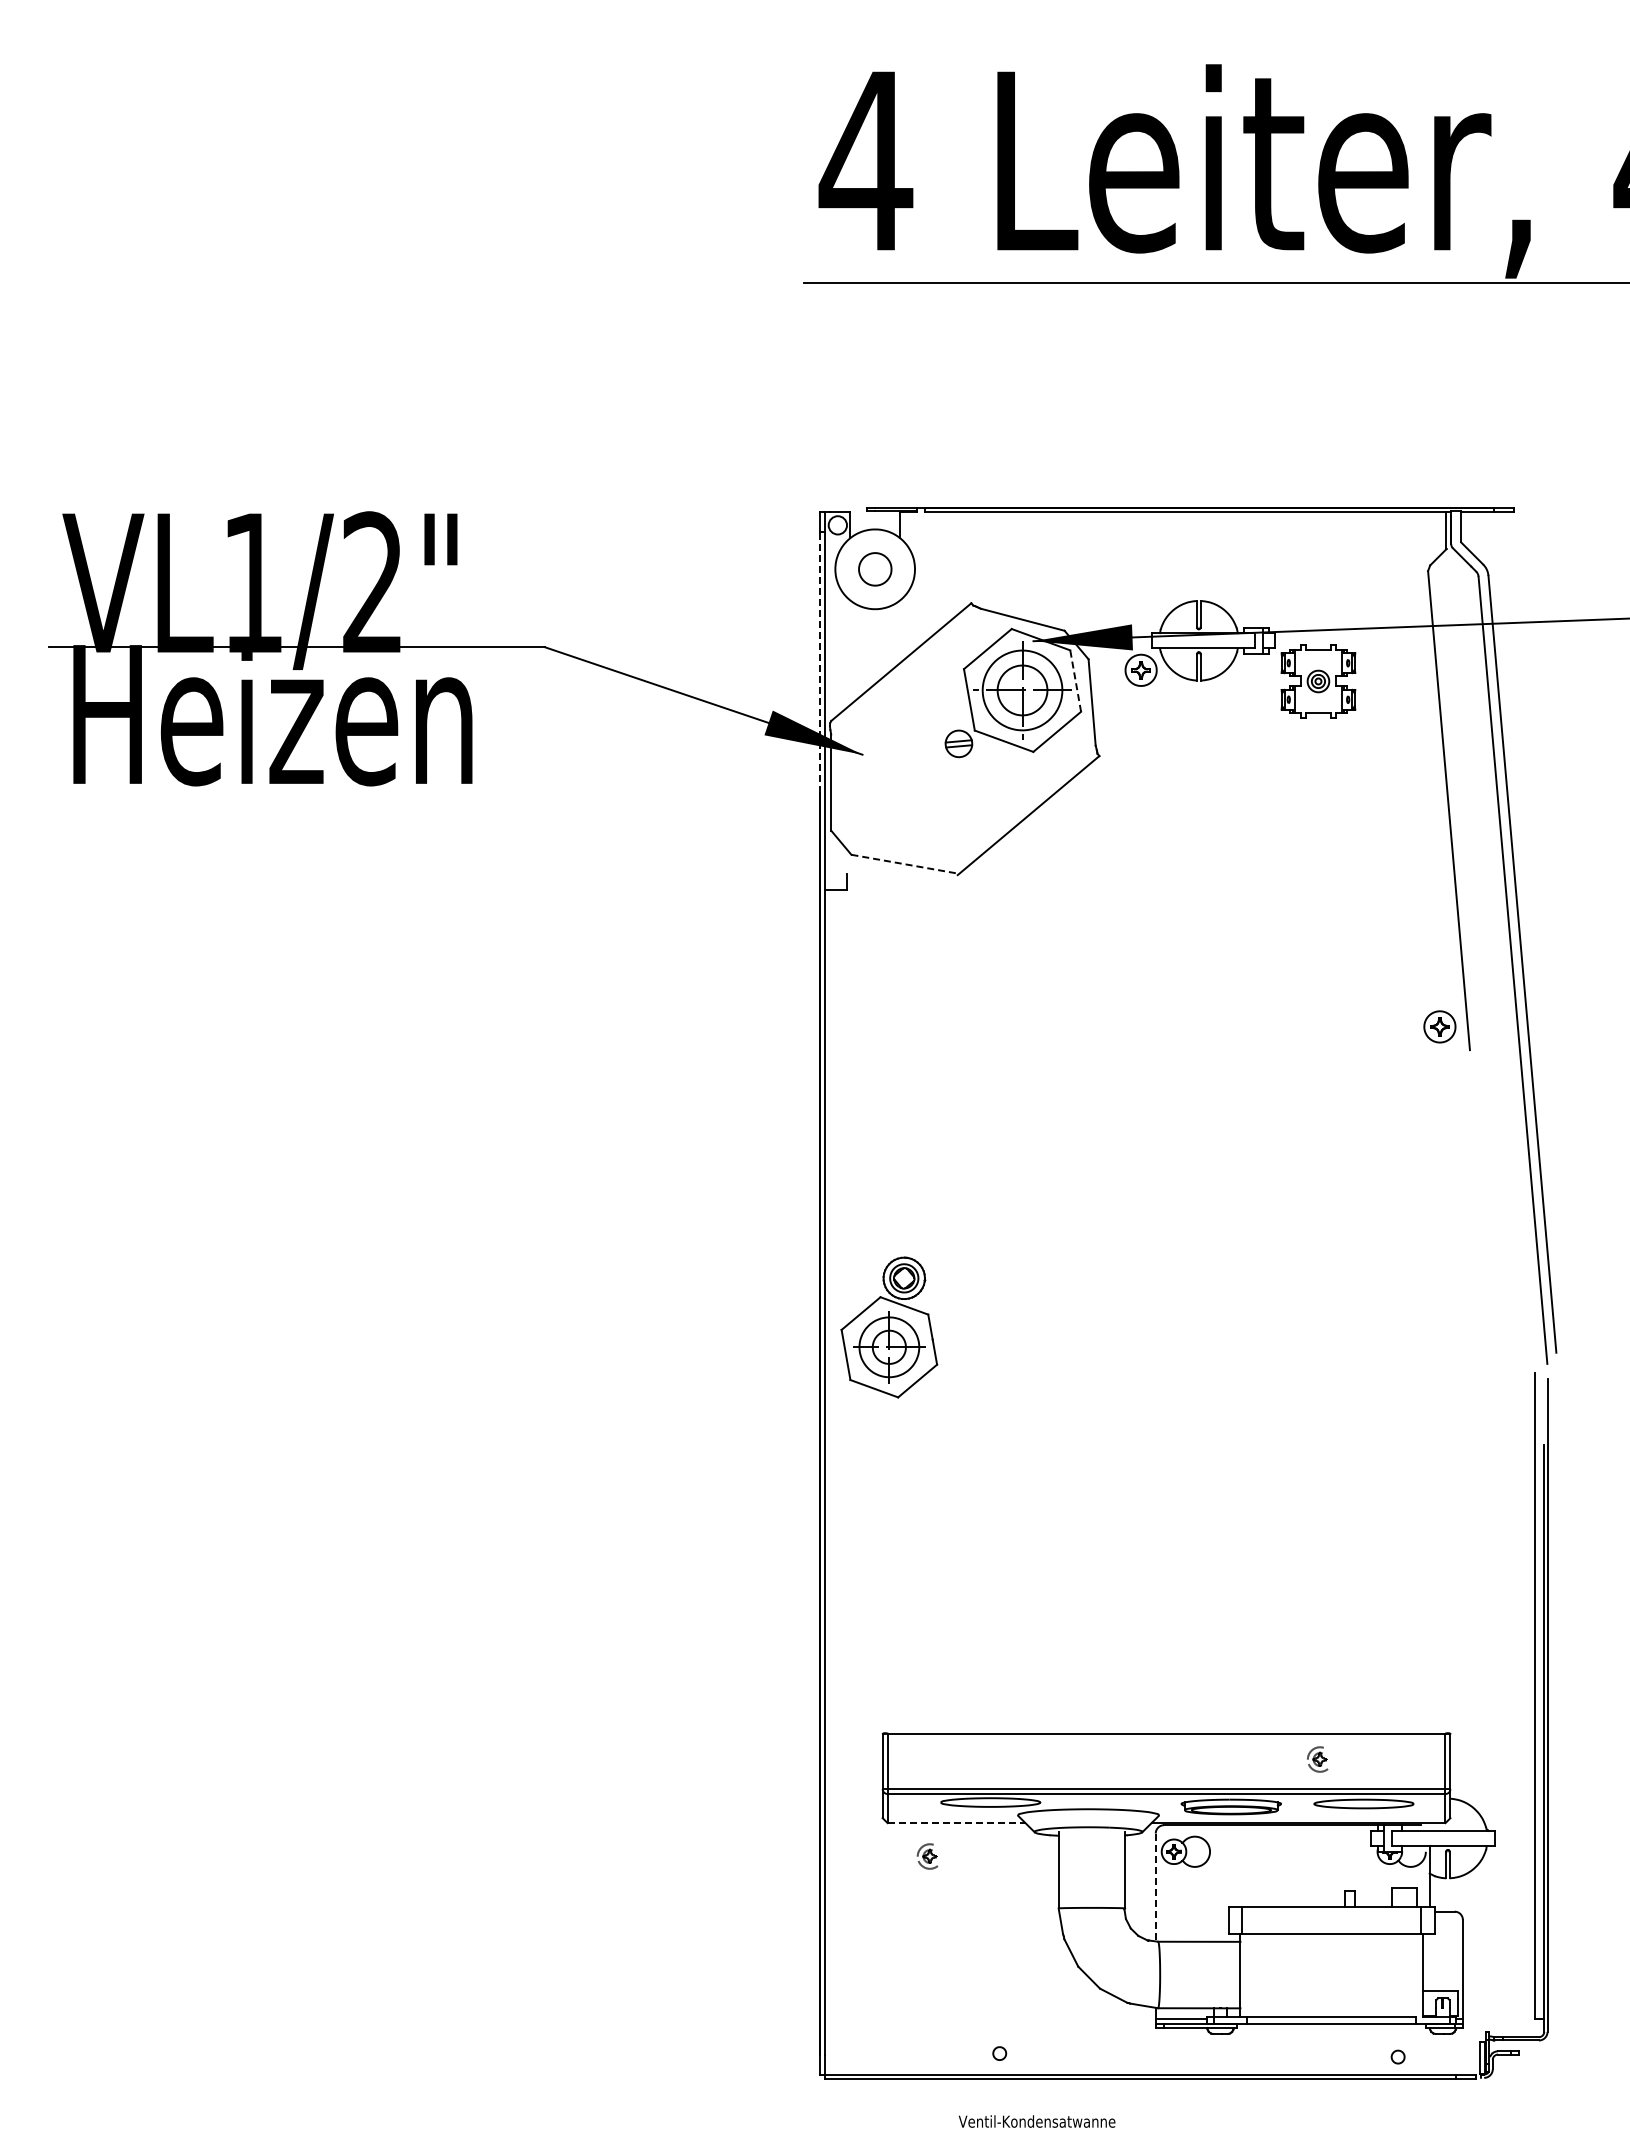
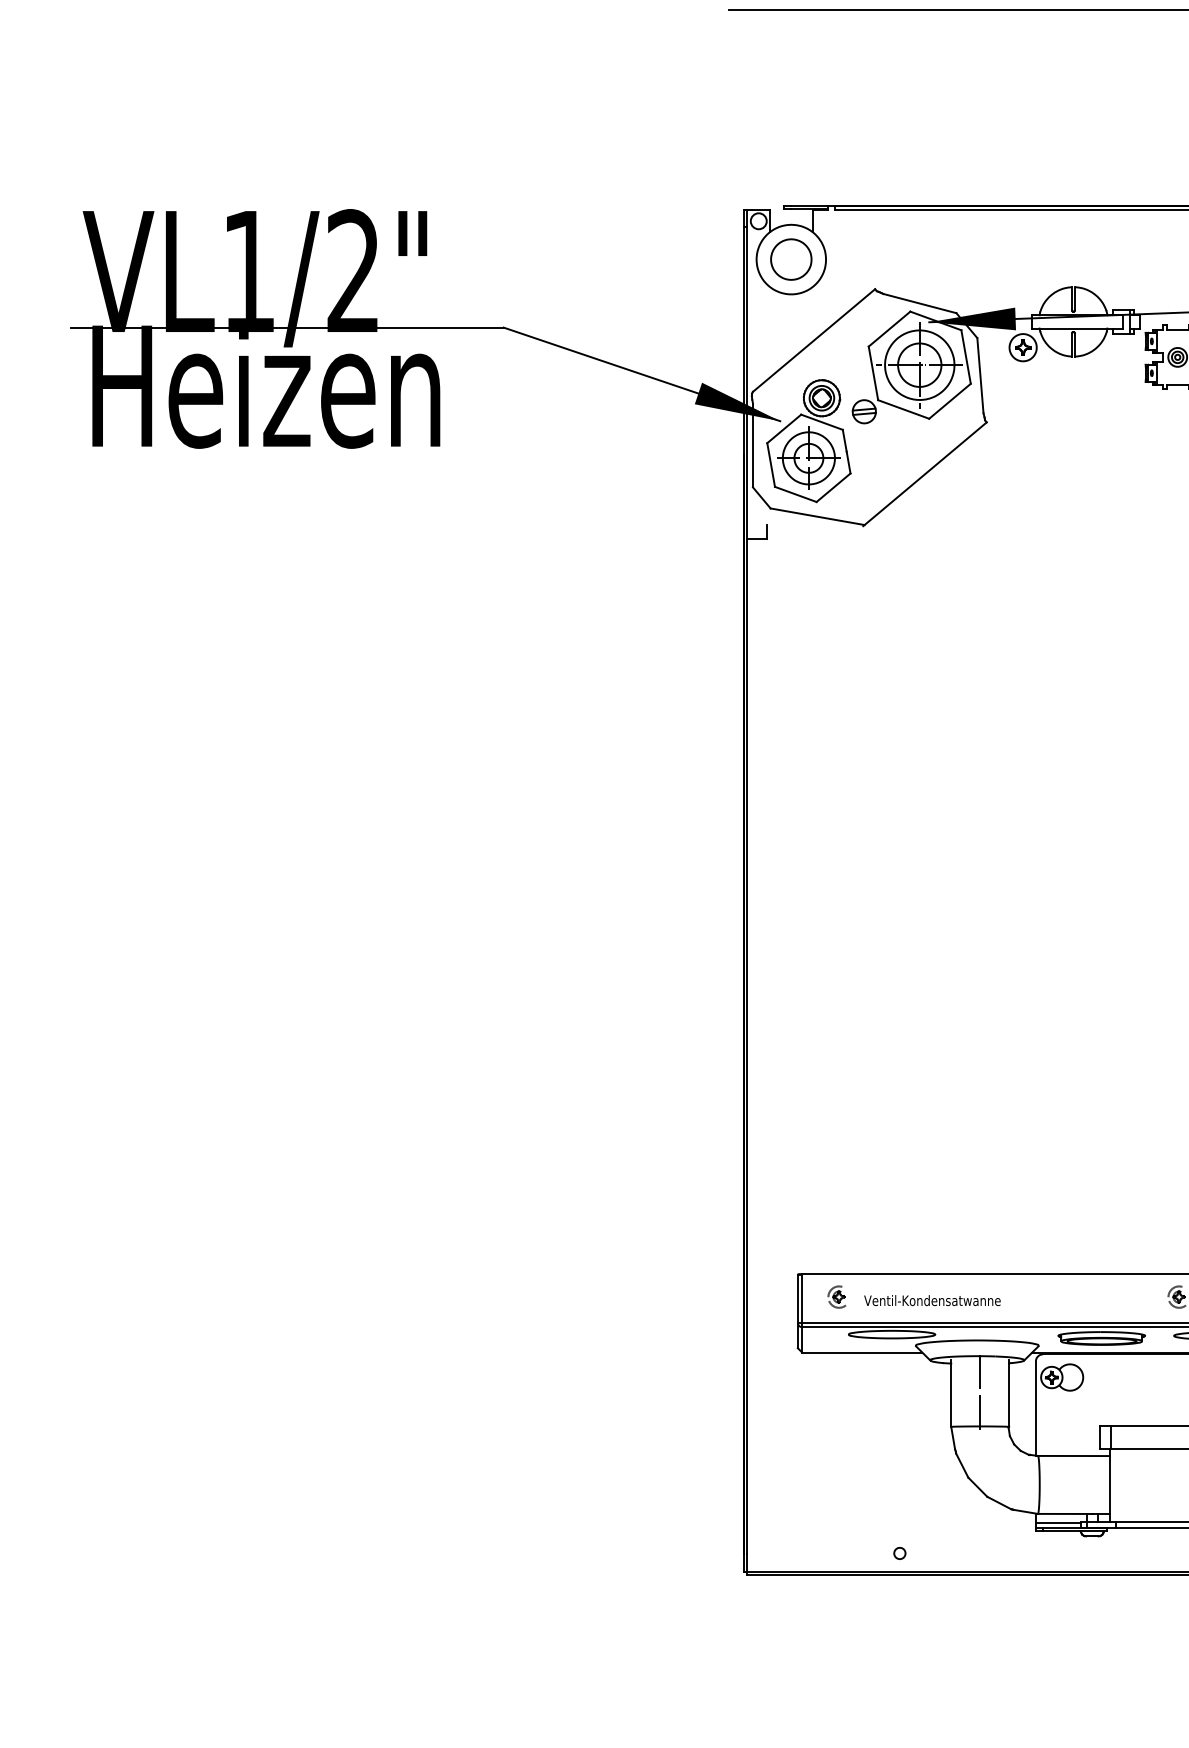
part: (875, 569) -> (791, 259), size x1.43
line: (820, 662) -> (743, 340), dashed -> solid
line: (1075, 680) -> (965, 356), dashed -> solid
line: (905, 864) -> (817, 516), dashed -> solid
part: (889, 1327) -> (809, 441), moved
line: (956, 1823) -> (862, 1352), dashed -> solid
part: (927, 1856) -> (836, 1297), moved
line: (1091, 1870) -> (979, 1393), added
line: (1155, 1887) -> (1035, 1408), dashed -> solid
text: (1036, 2121) -> (931, 1300), moved

